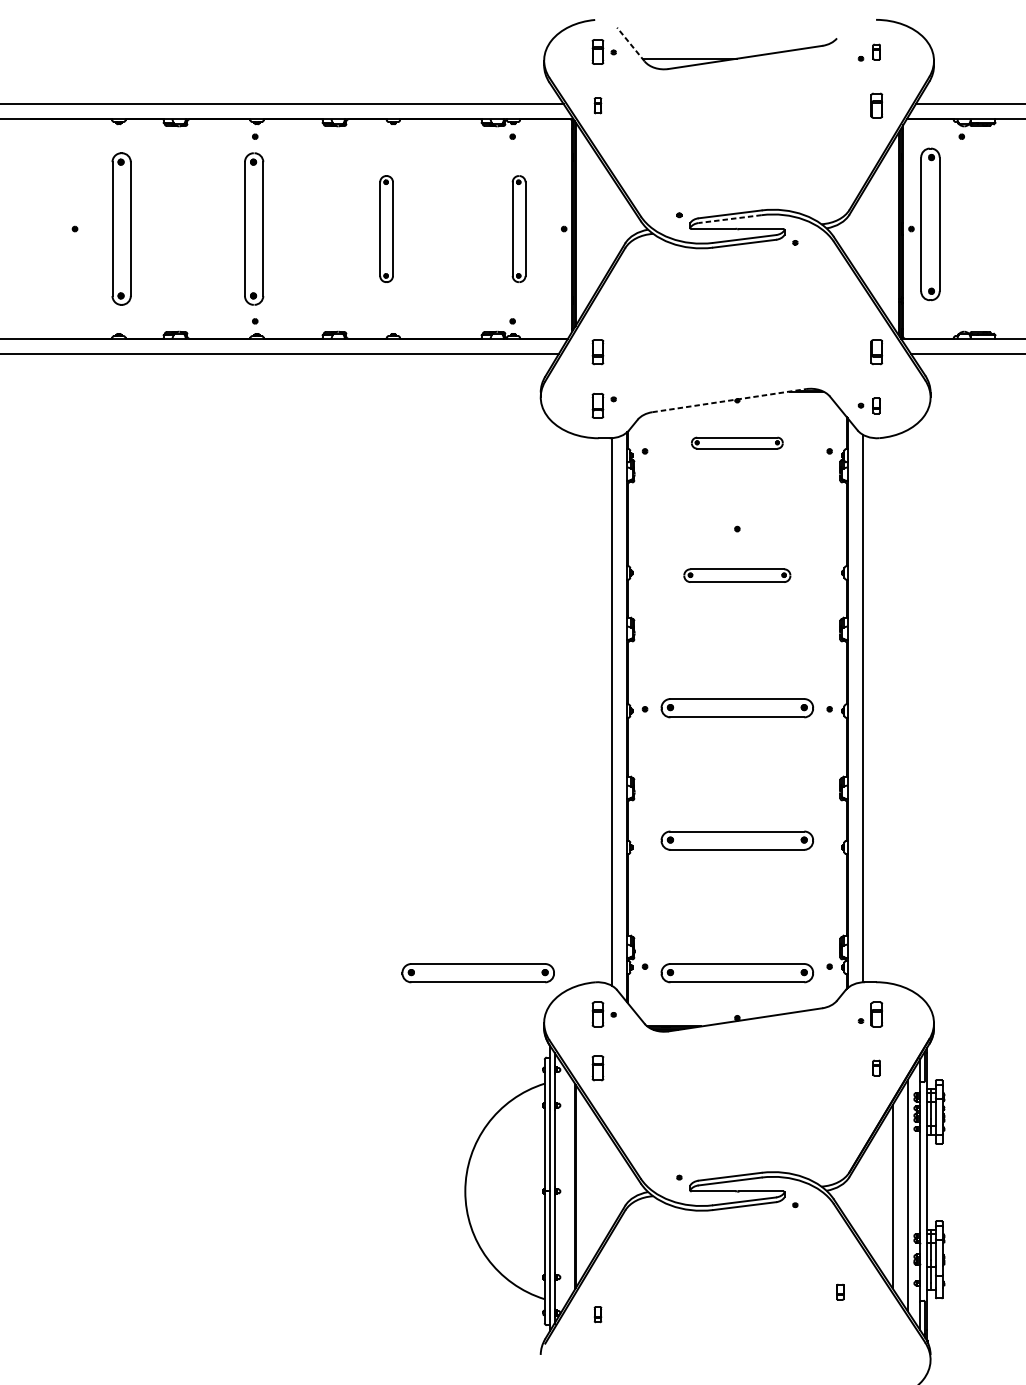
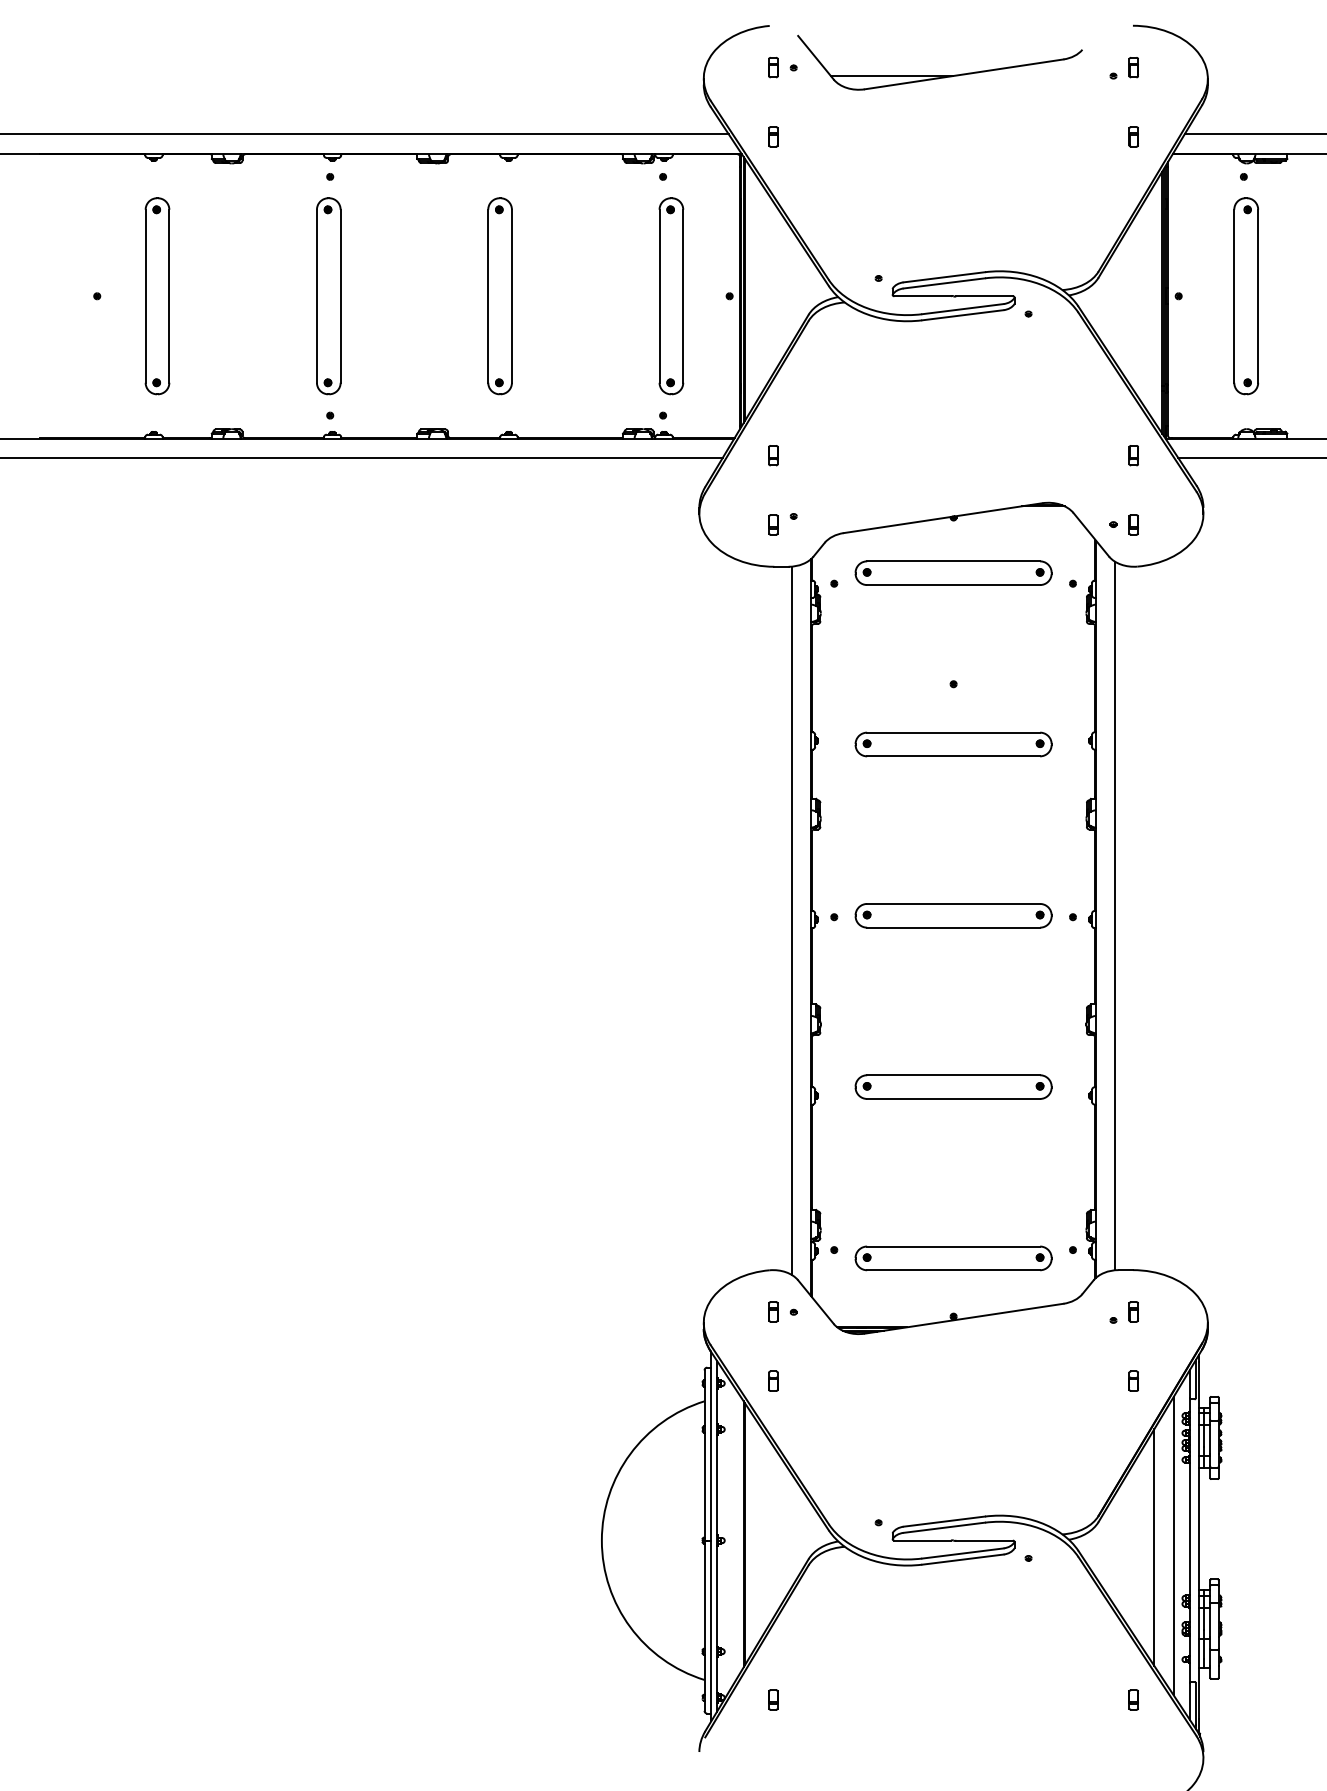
line: (630, 44) -> (815, 57), dashed -> solid
part: (598, 52) -> (773, 67), size x0.62
part: (876, 105) -> (1133, 136), size x0.62
line: (729, 219) -> (943, 283), dashed -> solid
part: (929, 224) -> (1245, 296), moved
part: (386, 229) -> (499, 296), size x1.43
part: (519, 229) -> (671, 296), size x1.43
part: (598, 352) -> (773, 455), size x0.62
part: (876, 352) -> (1133, 455), size x0.62
line: (729, 400) -> (943, 518), dashed -> solid
part: (598, 405) -> (773, 524), size x0.62
part: (737, 442) -> (953, 572), size x1.67
part: (737, 575) -> (953, 744), size x1.43
part: (478, 973) -> (618, 1258), removed
part: (598, 1014) -> (773, 1311), size x0.62
part: (876, 1014) -> (1133, 1311), size x0.62
part: (598, 1067) -> (773, 1380), size x0.62
part: (840, 1291) -> (1133, 1699), moved

